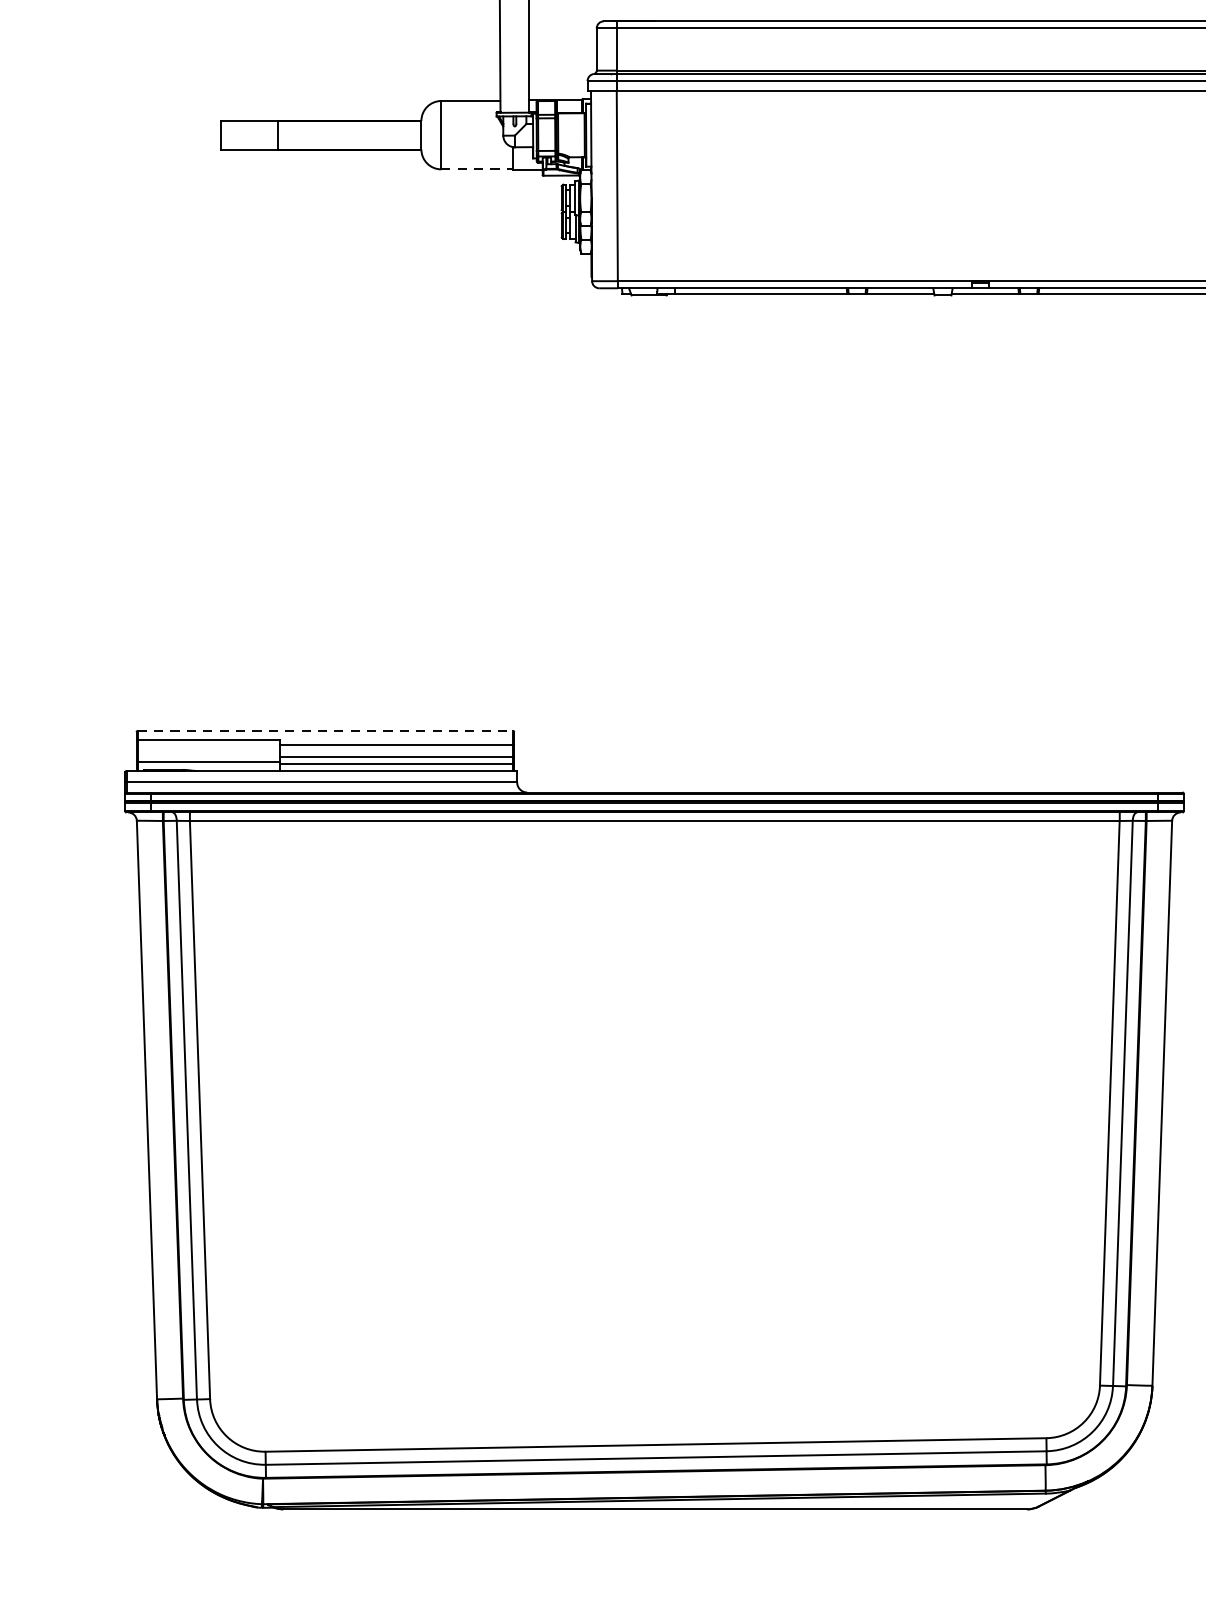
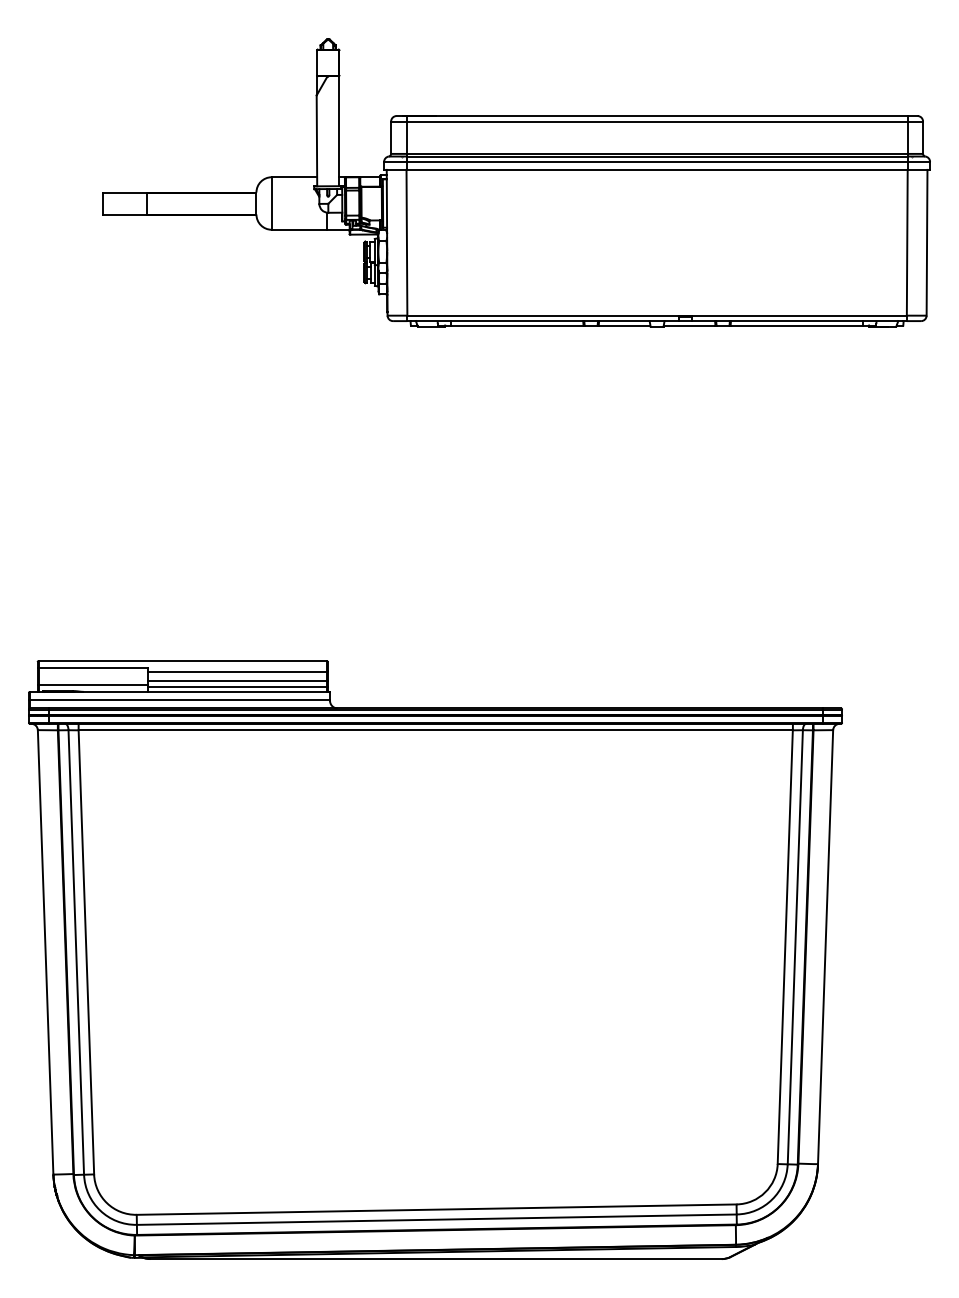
line: (477, 169) -> (299, 229), dashed -> solid
line: (326, 731) -> (183, 661), dashed -> solid

